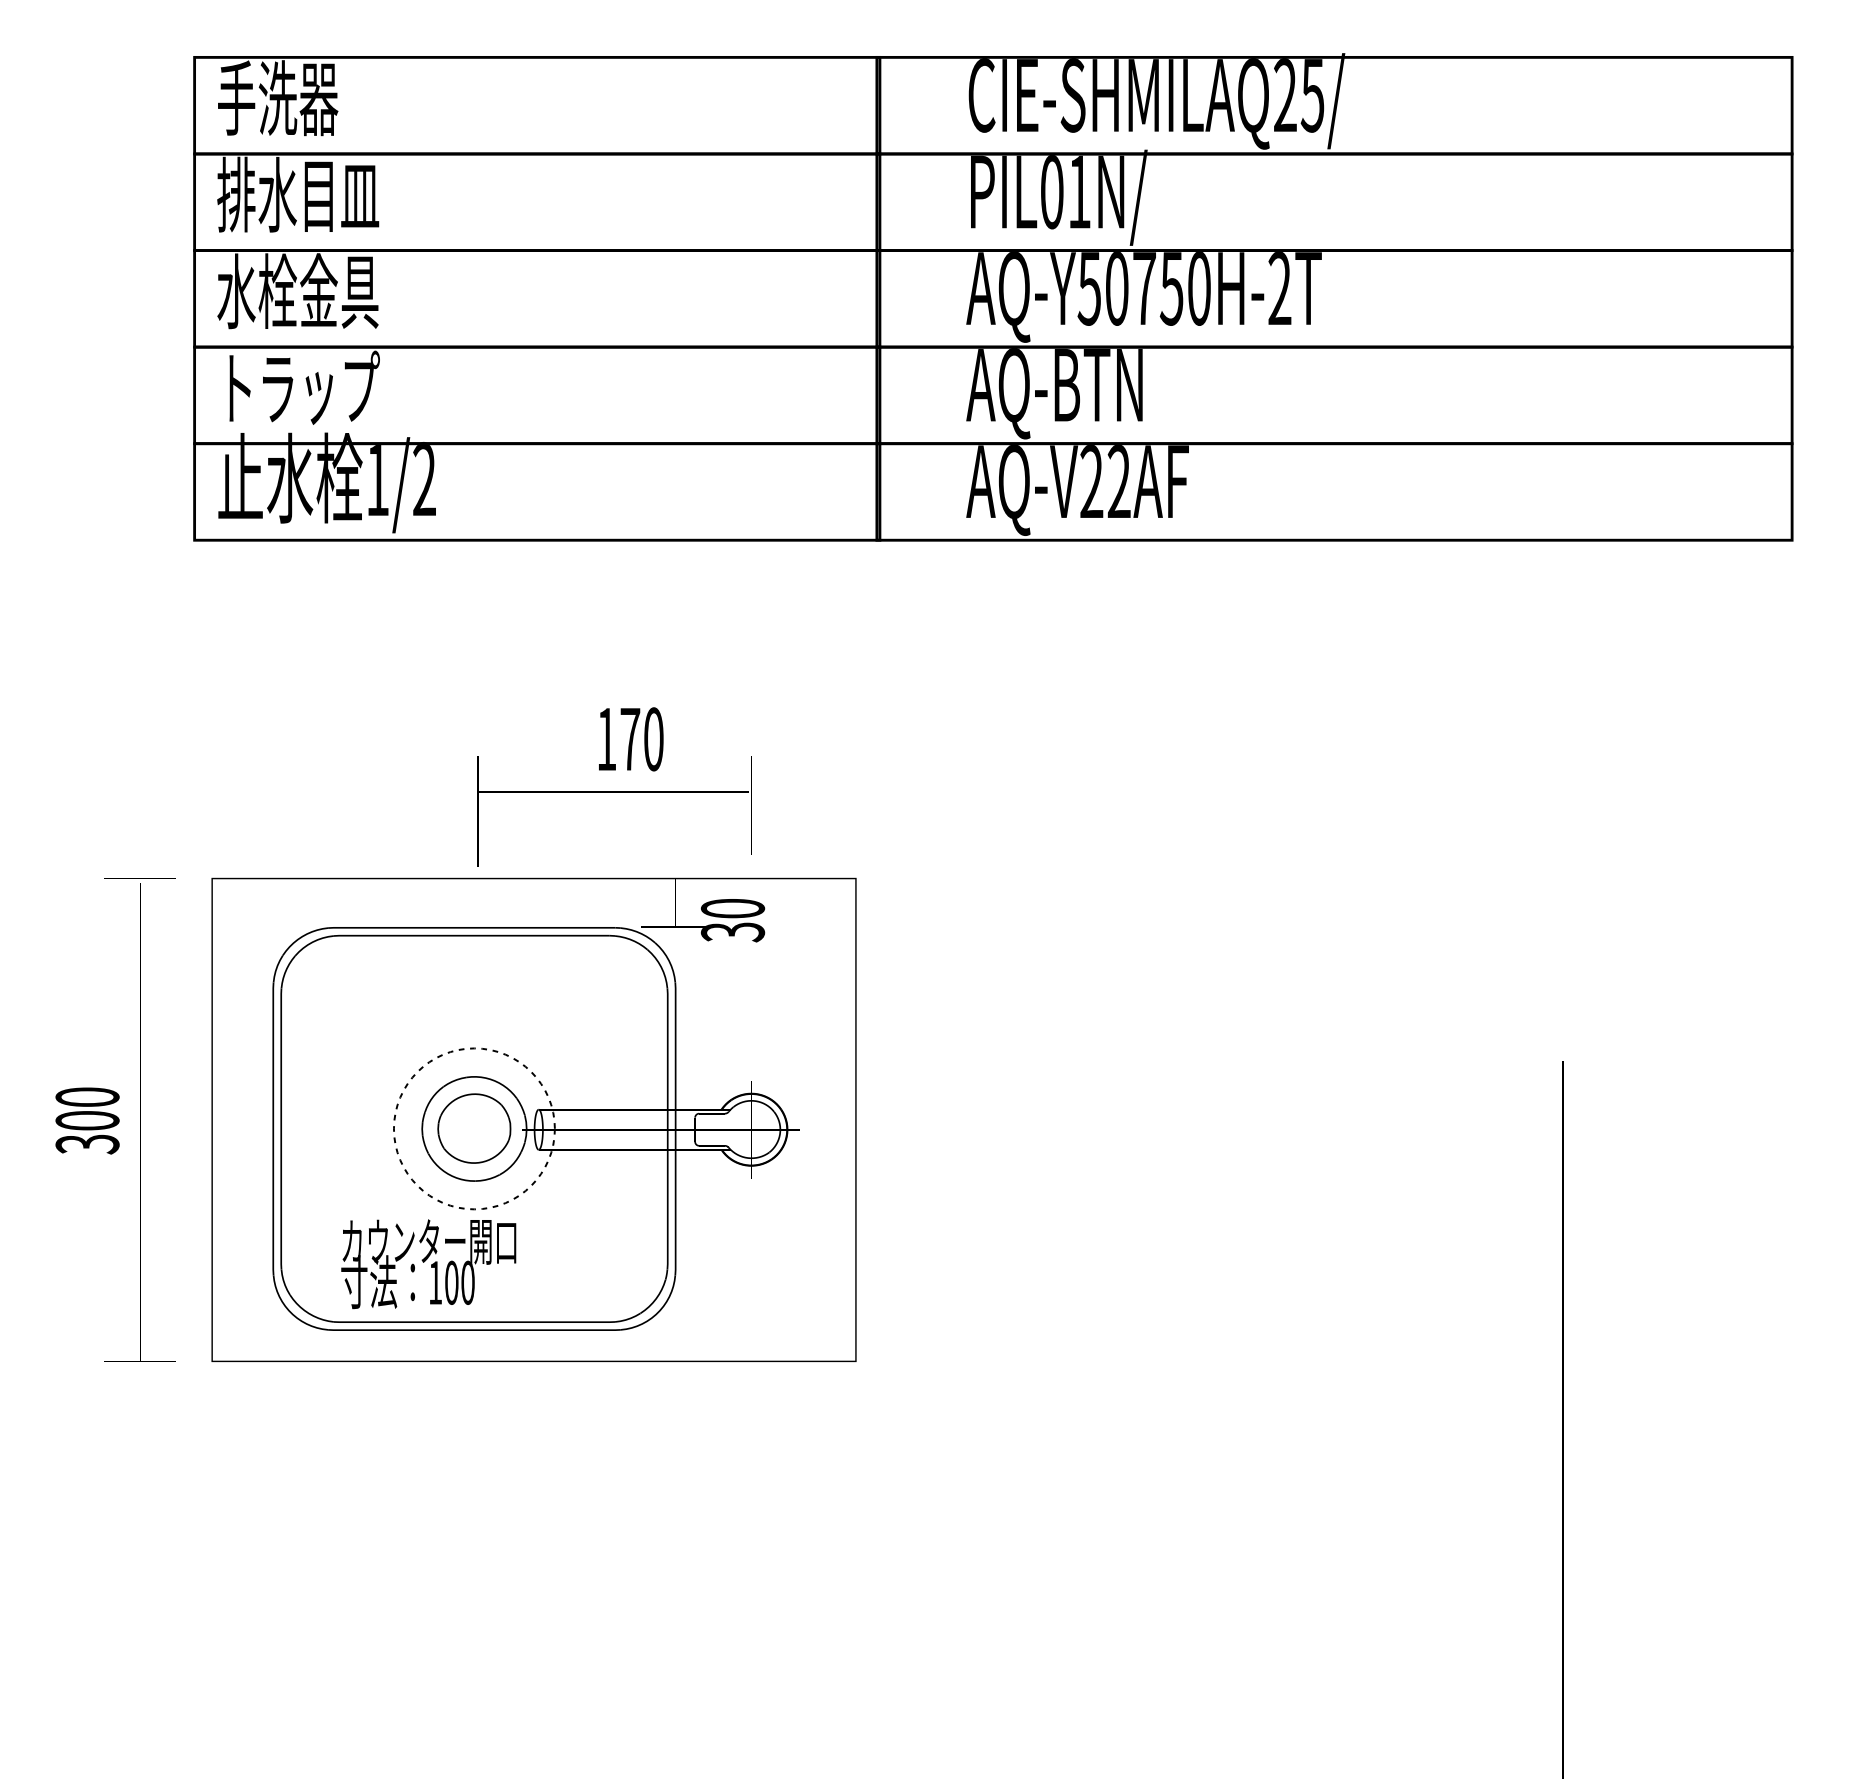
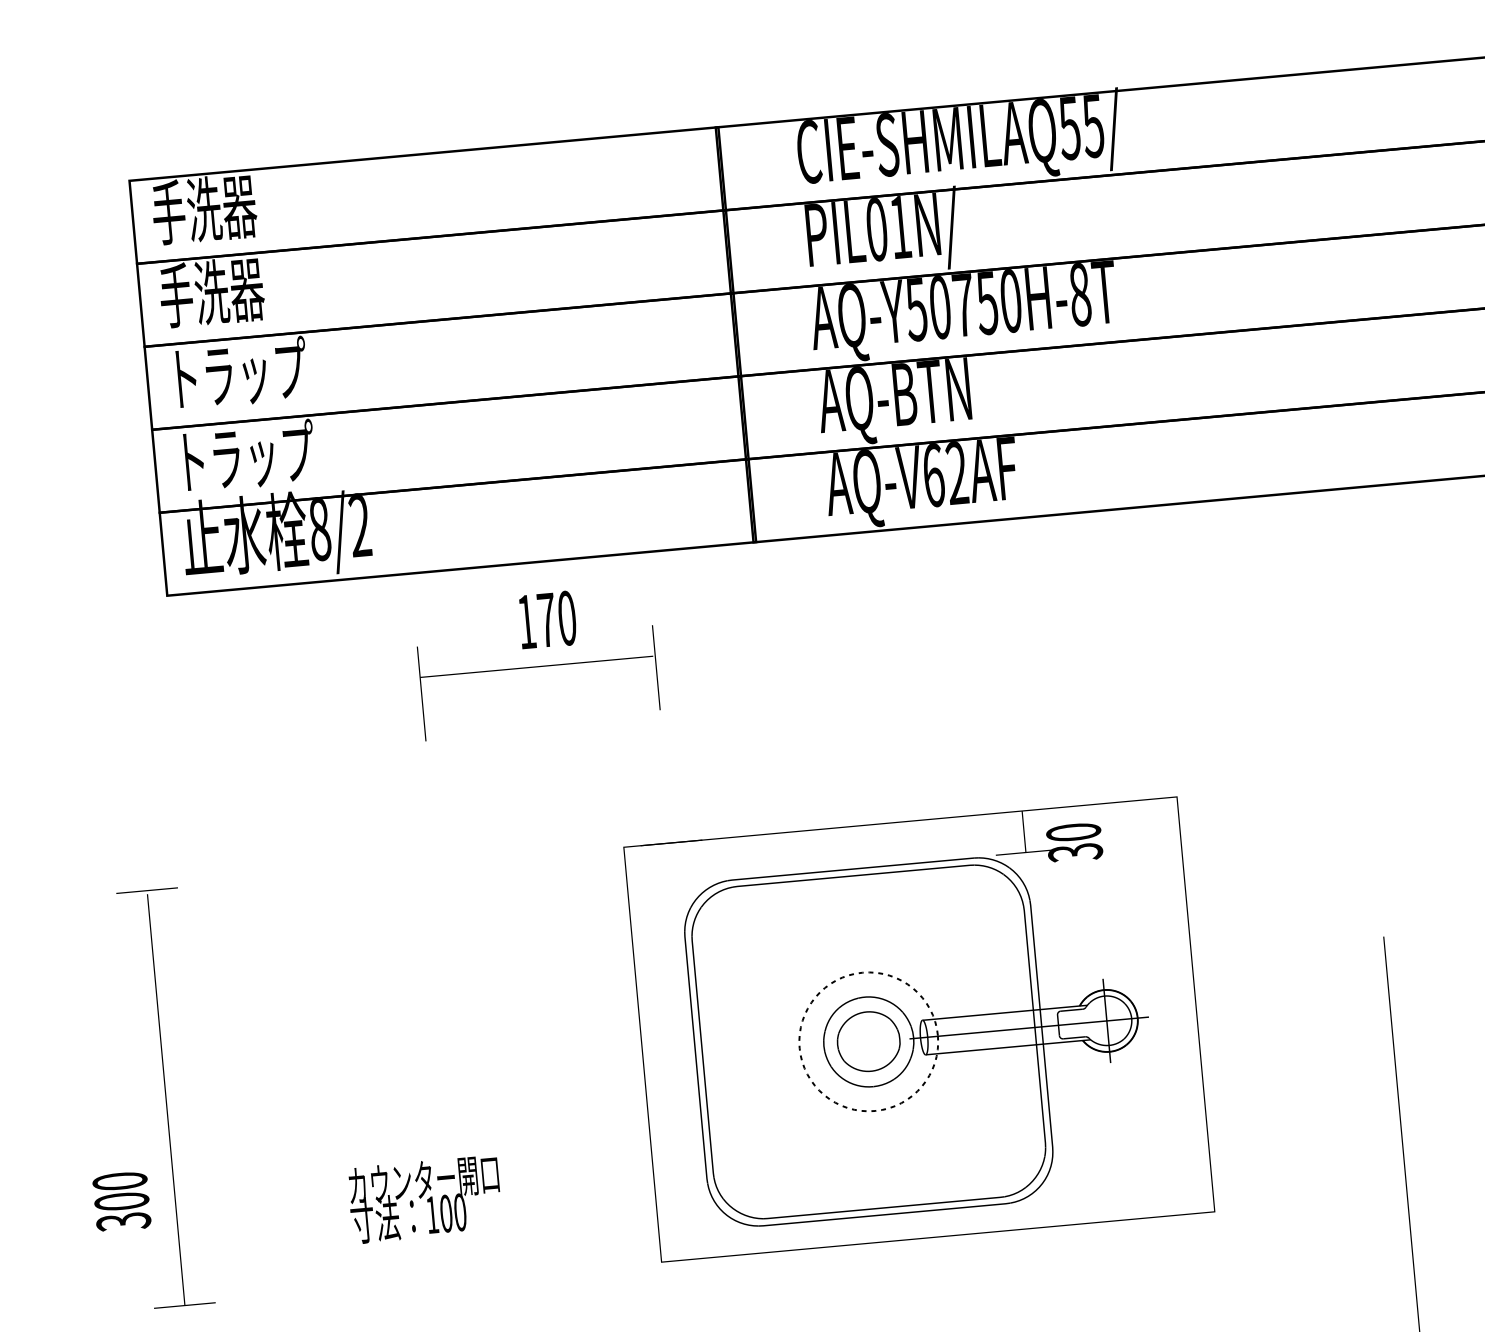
text: (1284, 95) -> (1069, 128), CIE-SHMILAQ25/ -> CIE-SHMILAQ55/
text: (298, 194) -> (229, 290), 排水目皿 -> 手洗器
text: (1279, 288) -> (1079, 294), AQ-Y50750H-2T -> AQ-Y50750H-8T
text: (298, 291) -> (237, 373), 水栓金具 -> トラップ
text: (377, 480) -> (319, 530), 1/2 -> 8/2
text: (1091, 482) -> (933, 475), AQ-V22AF -> AQ-V62AF
text: (614, 786) -> (537, 661), moved
part: (533, 1119) -> (918, 1029), moved
text: (87, 1120) -> (121, 1201), moved

